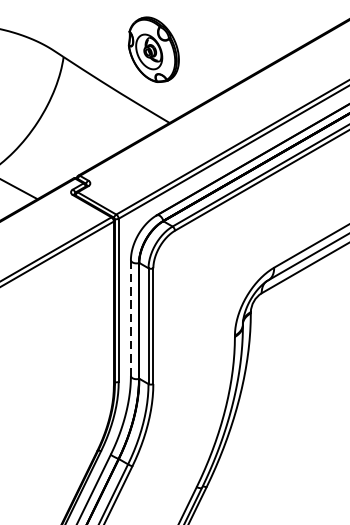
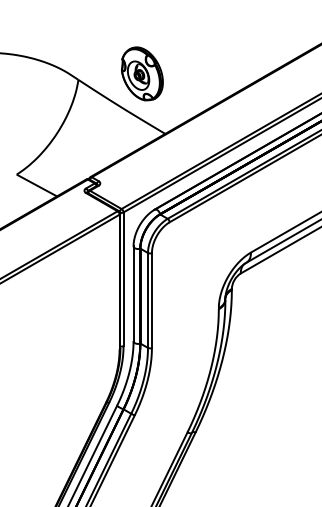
part: (154, 49) -> (142, 73), moved
line: (130, 318) -> (133, 294), dashed -> solid

